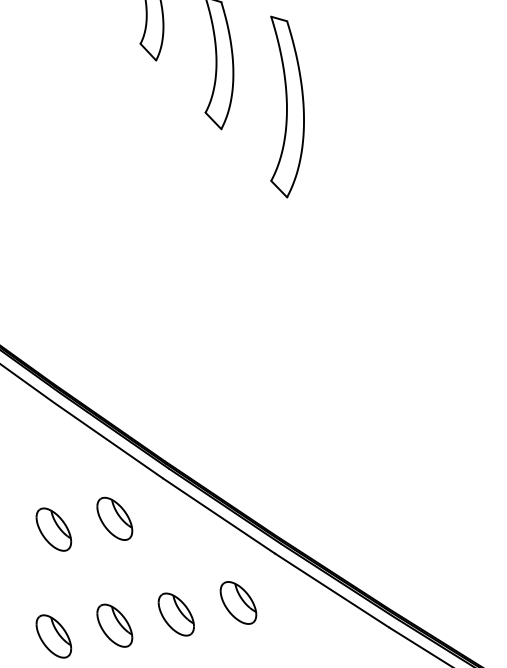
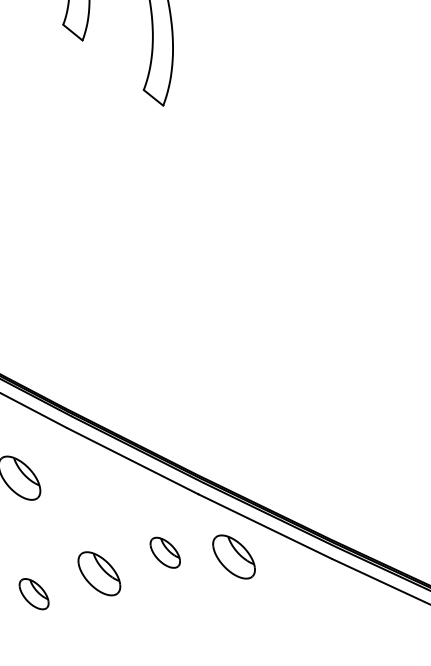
part: (238, 602) -> (165, 552), size x0.7
part: (299, 614) -> (233, 557), added
part: (114, 625) -> (33, 594), size x0.7

